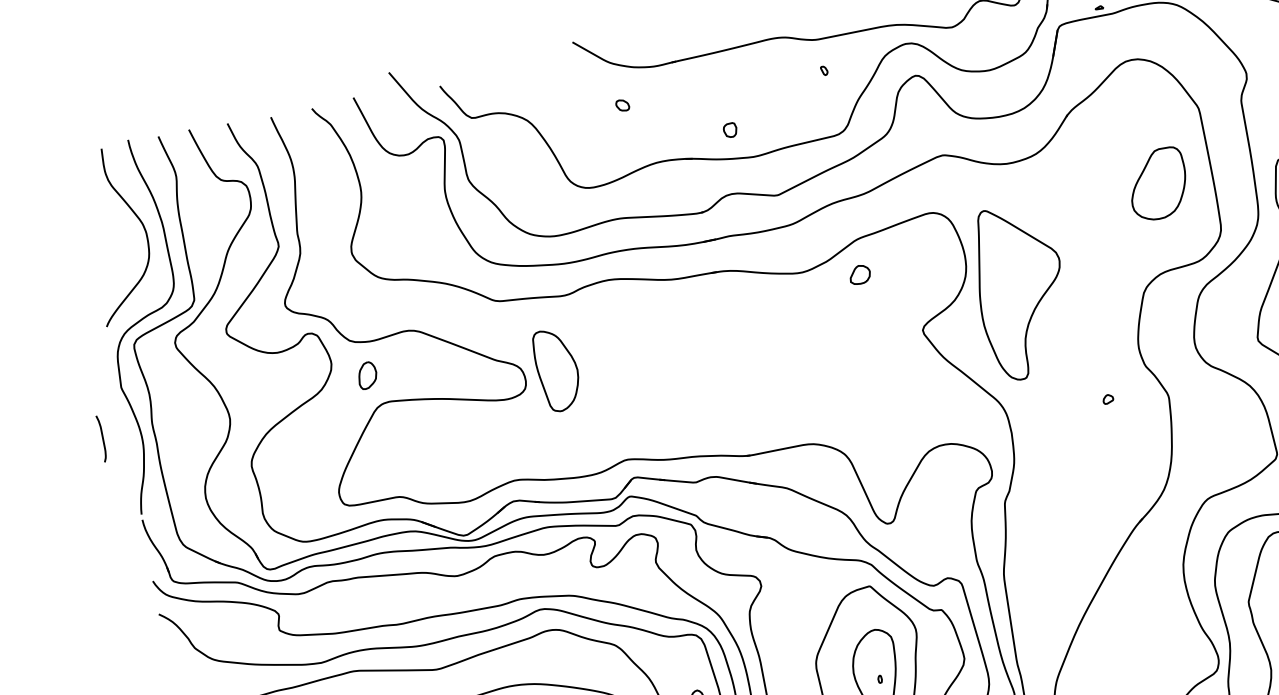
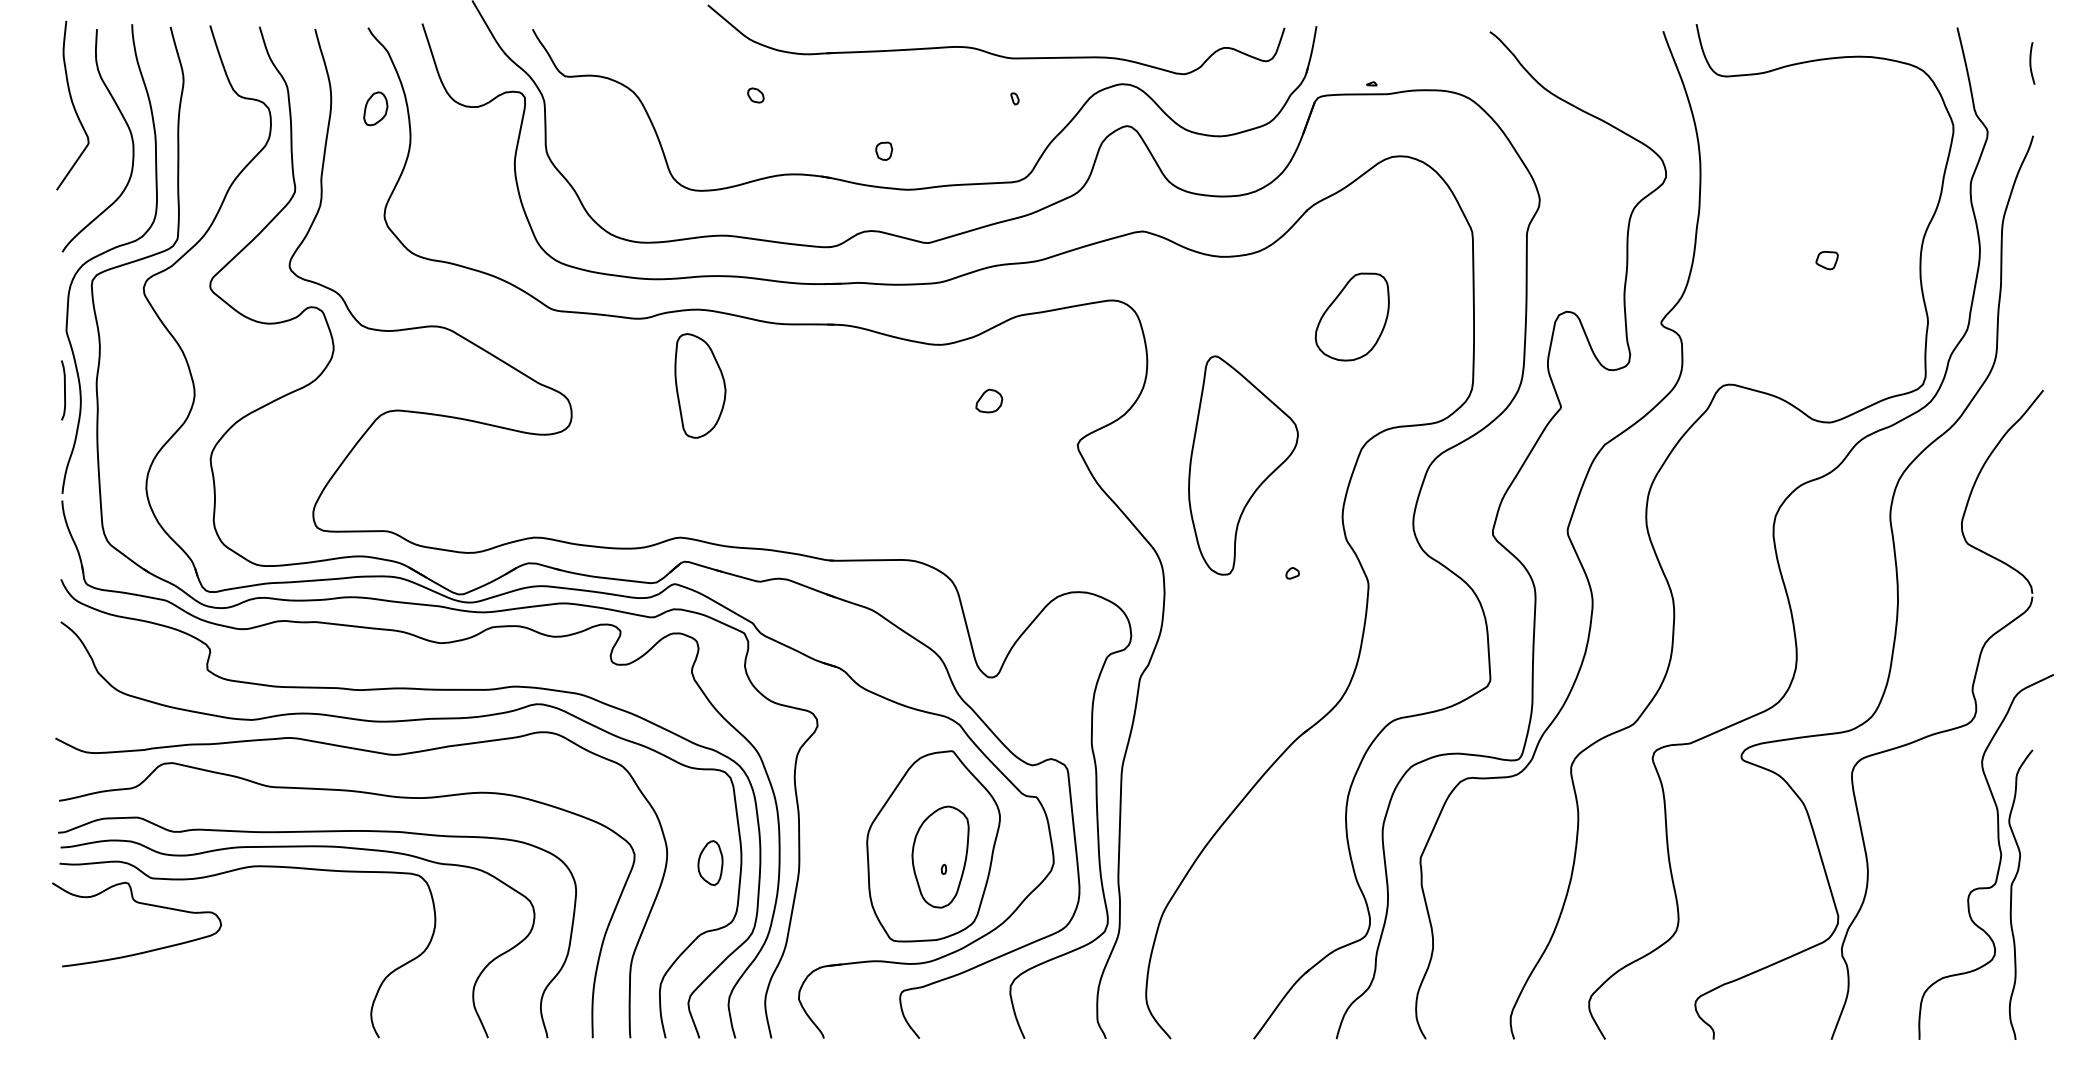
part: (1157, 183) -> (1351, 316), moved
curve: (93, 211) -> (72, 105), added
part: (860, 274) -> (989, 400), moved
part: (1021, 291) -> (1243, 465), moved
part: (557, 369) -> (700, 385), moved
part: (367, 375) -> (375, 108), moved
curve: (102, 438) -> (64, 390), moved

